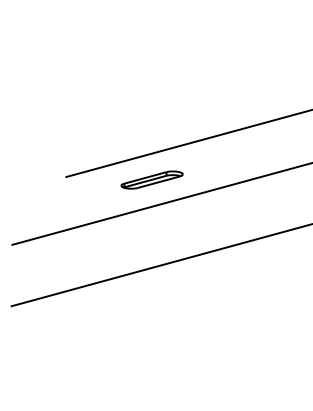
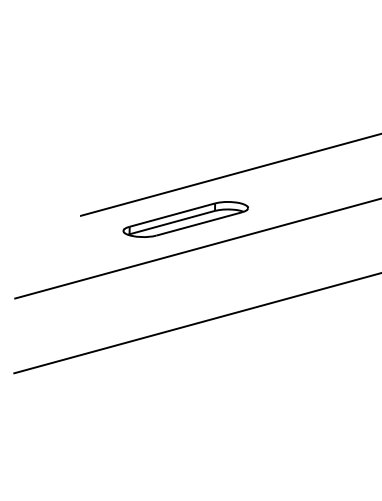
part: (151, 180) -> (185, 219), size x1.67

